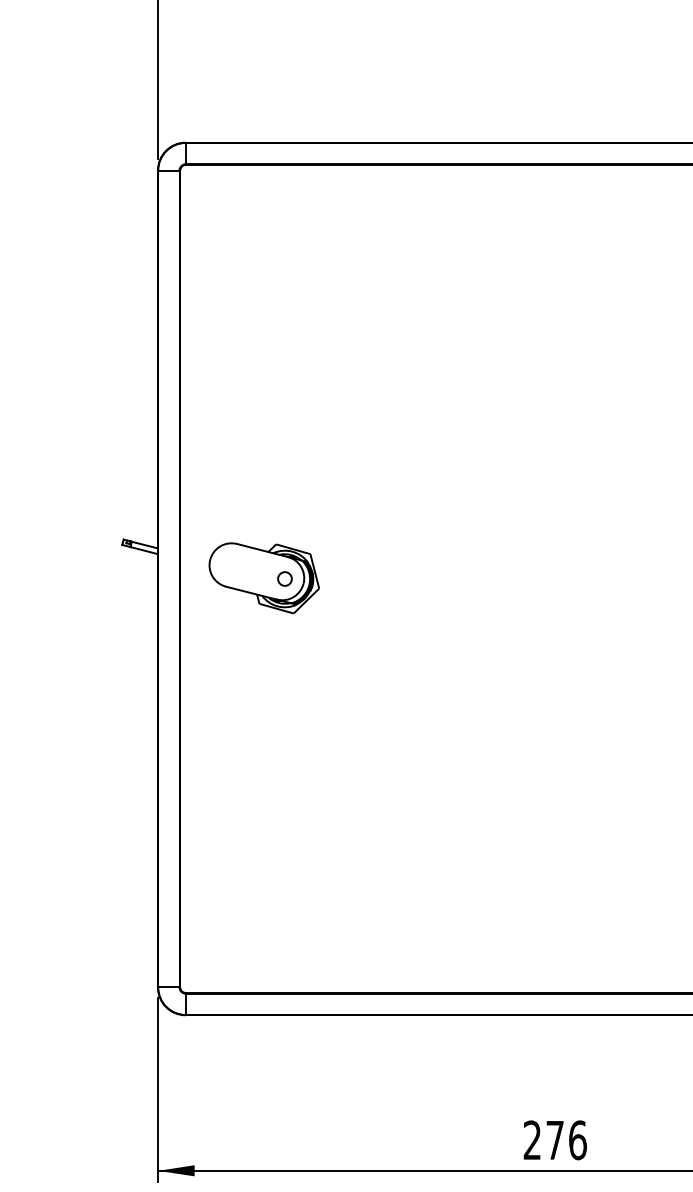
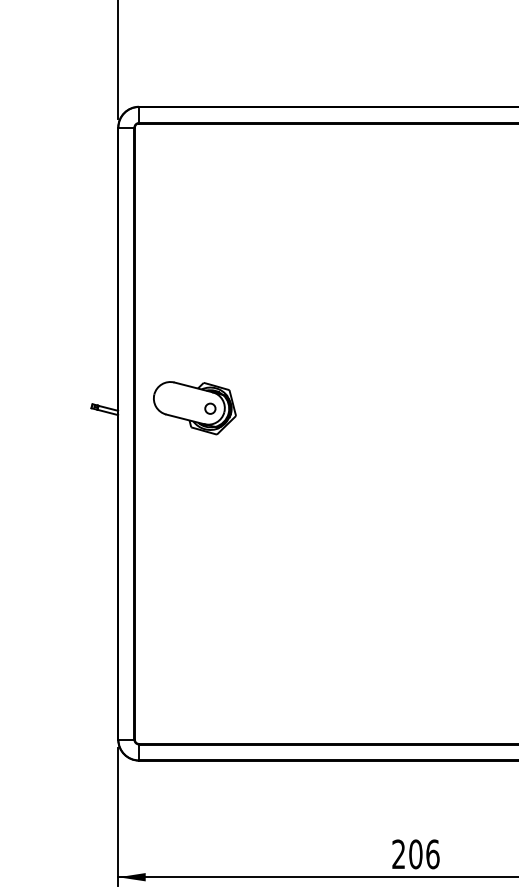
part: (263, 578) -> (194, 408), moved
text: (554, 1140) -> (415, 854), 276 -> 206

